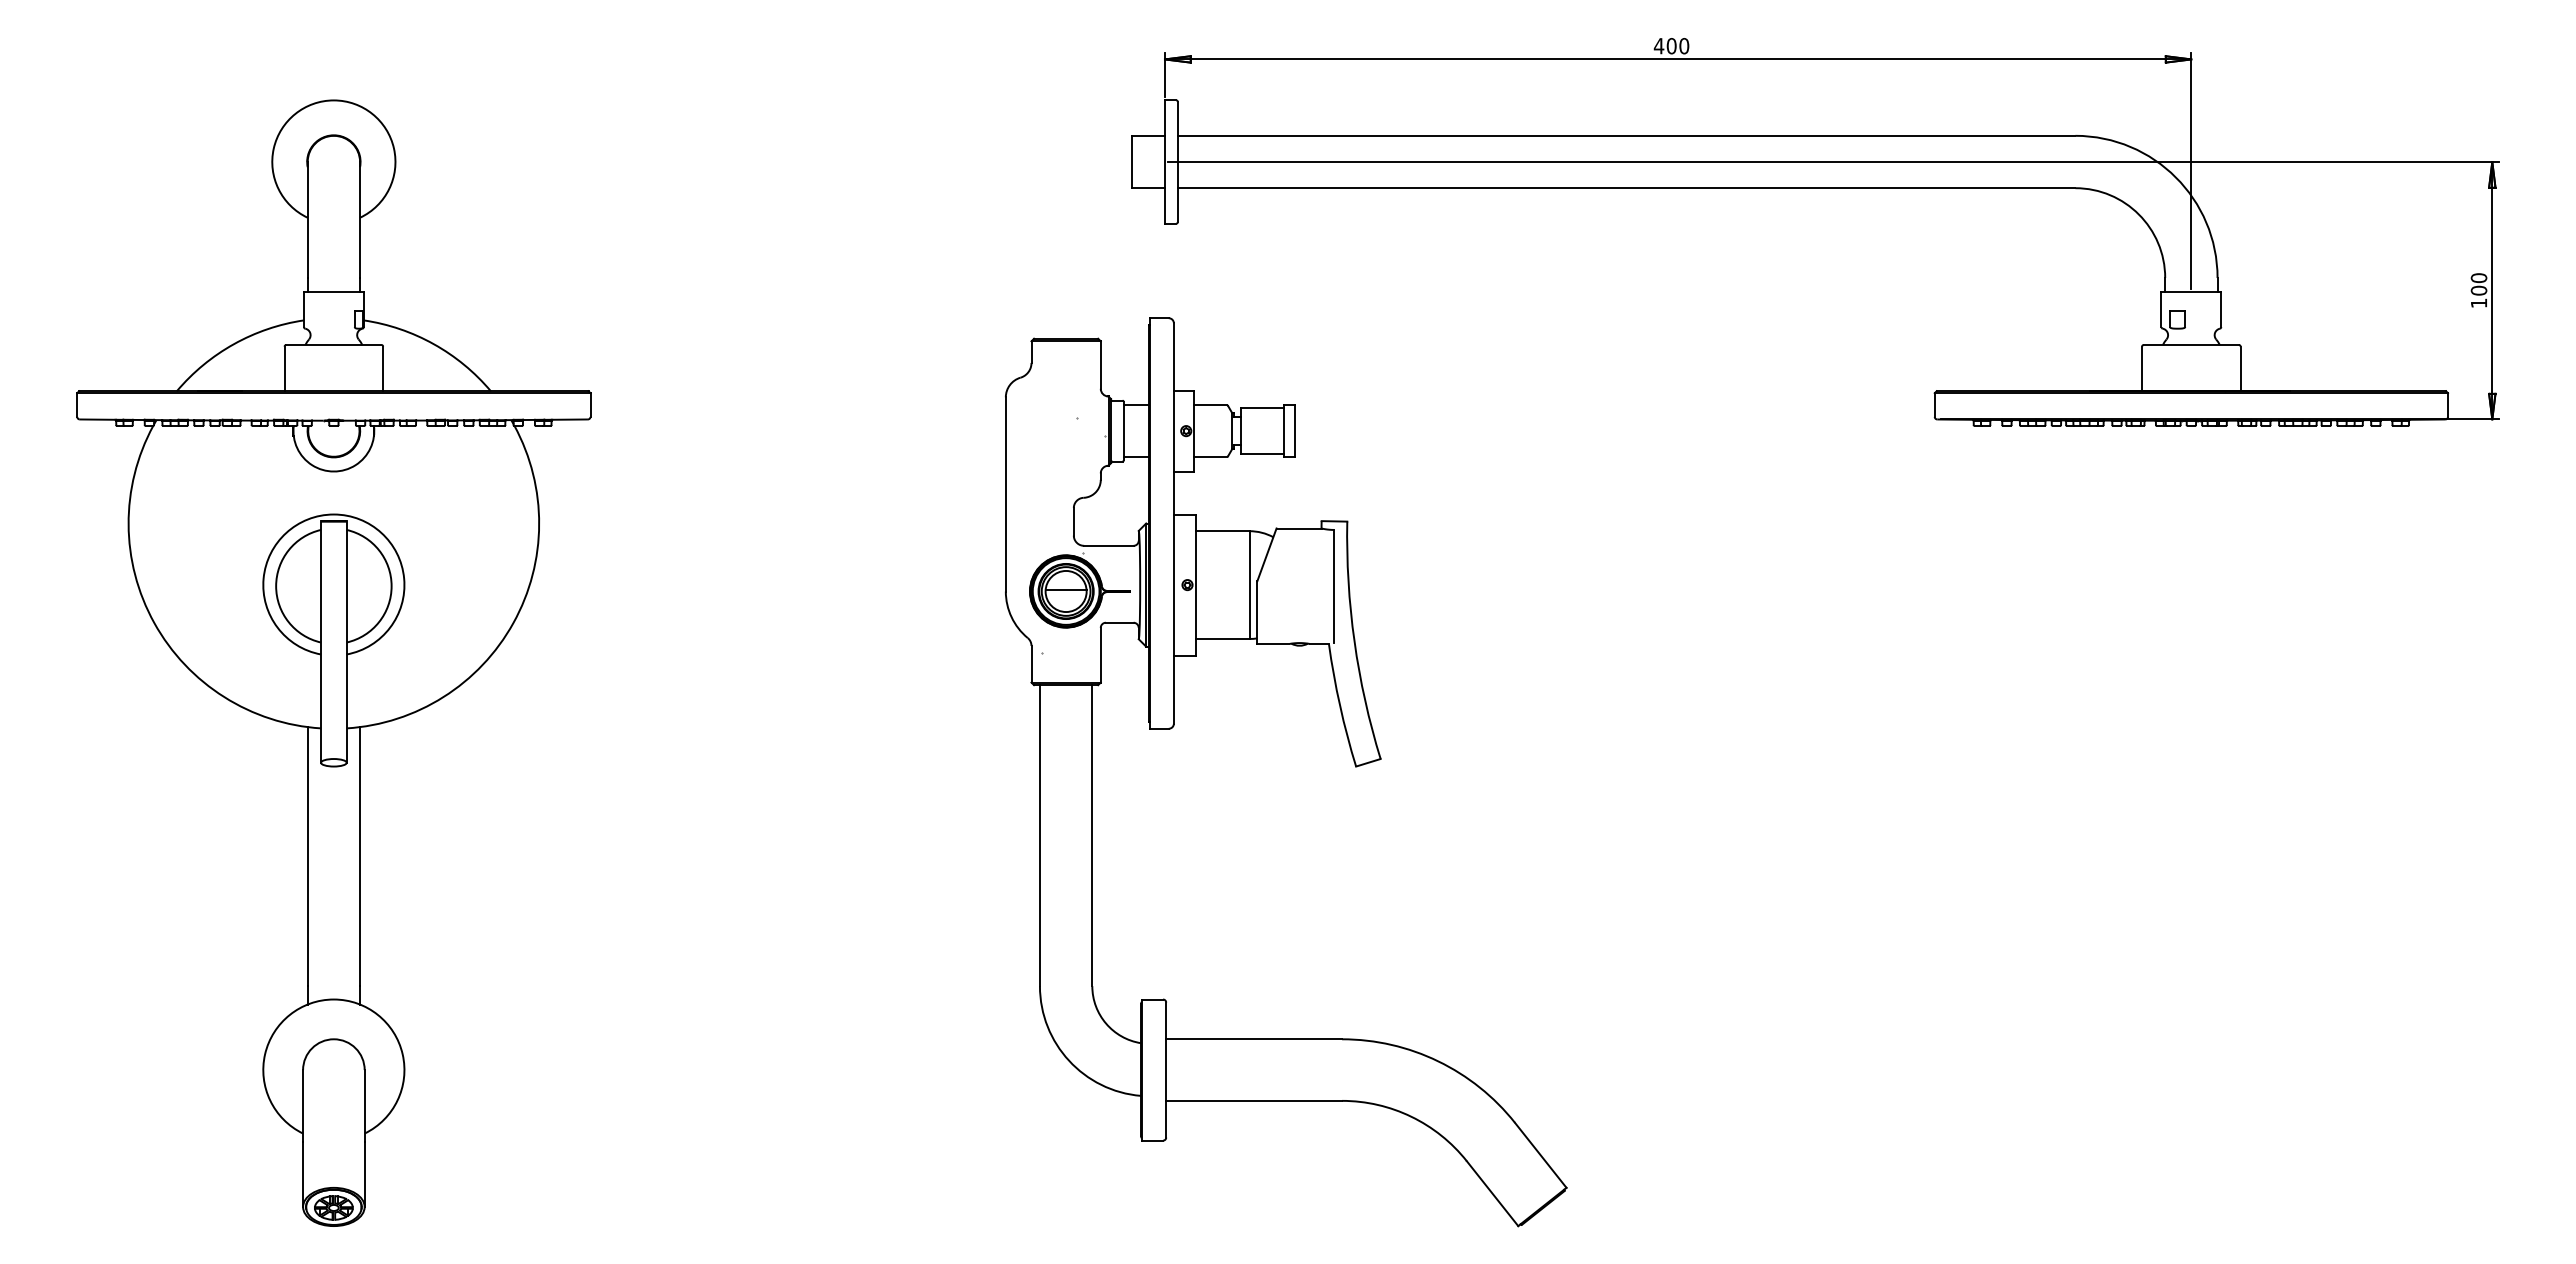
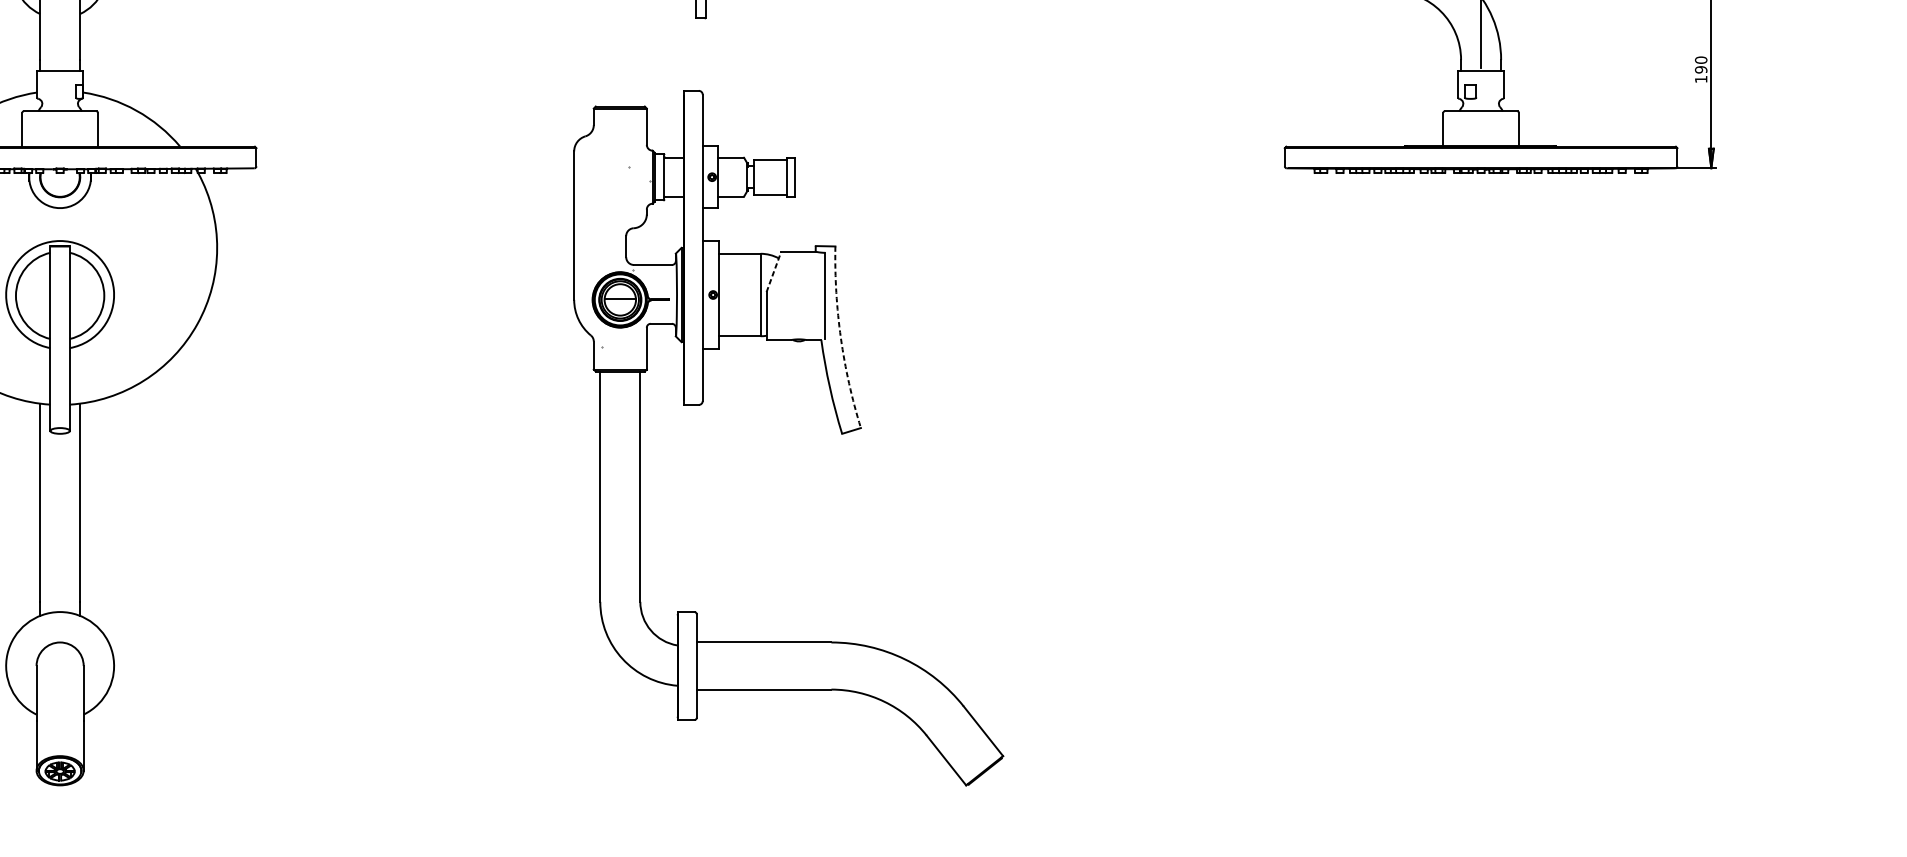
text: (2479, 290) -> (1701, 69), 100 -> 190
line: (1267, 554) -> (774, 271), solid -> dashed
arc: (1354, 641) -> (840, 338), solid -> dashed

